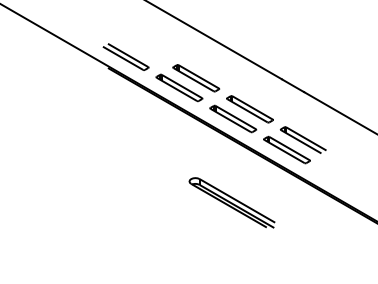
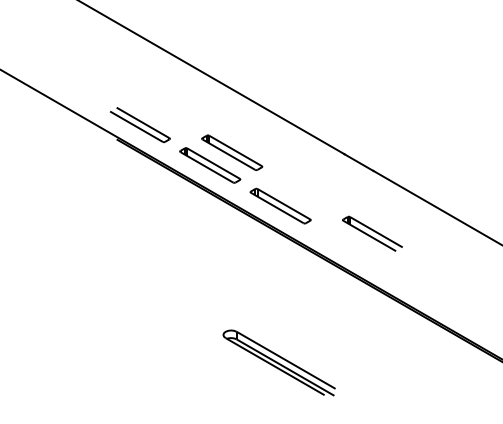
part: (249, 109) -> (302, 193), removed
part: (287, 149) -> (351, 246), removed
part: (231, 202) -> (278, 362), moved

